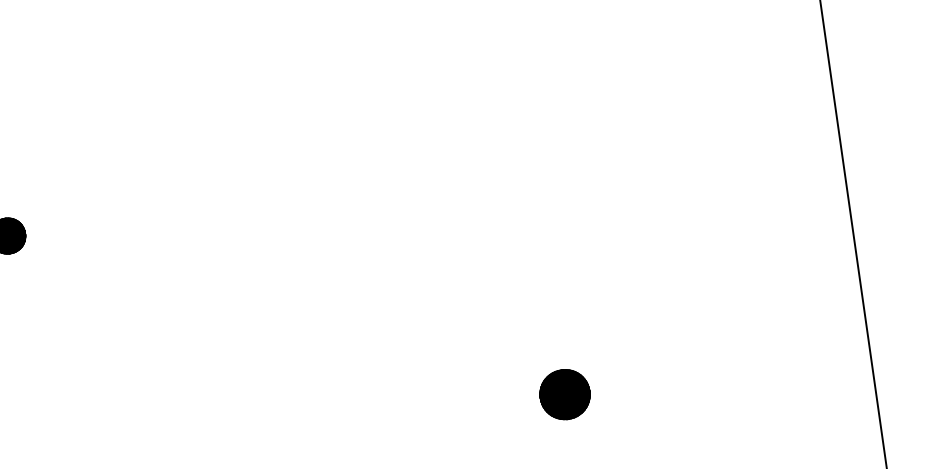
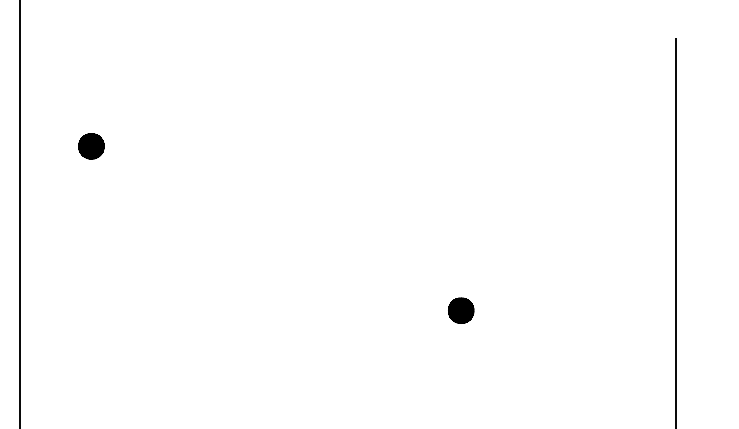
part: (565, 394) -> (461, 310), size x0.71

